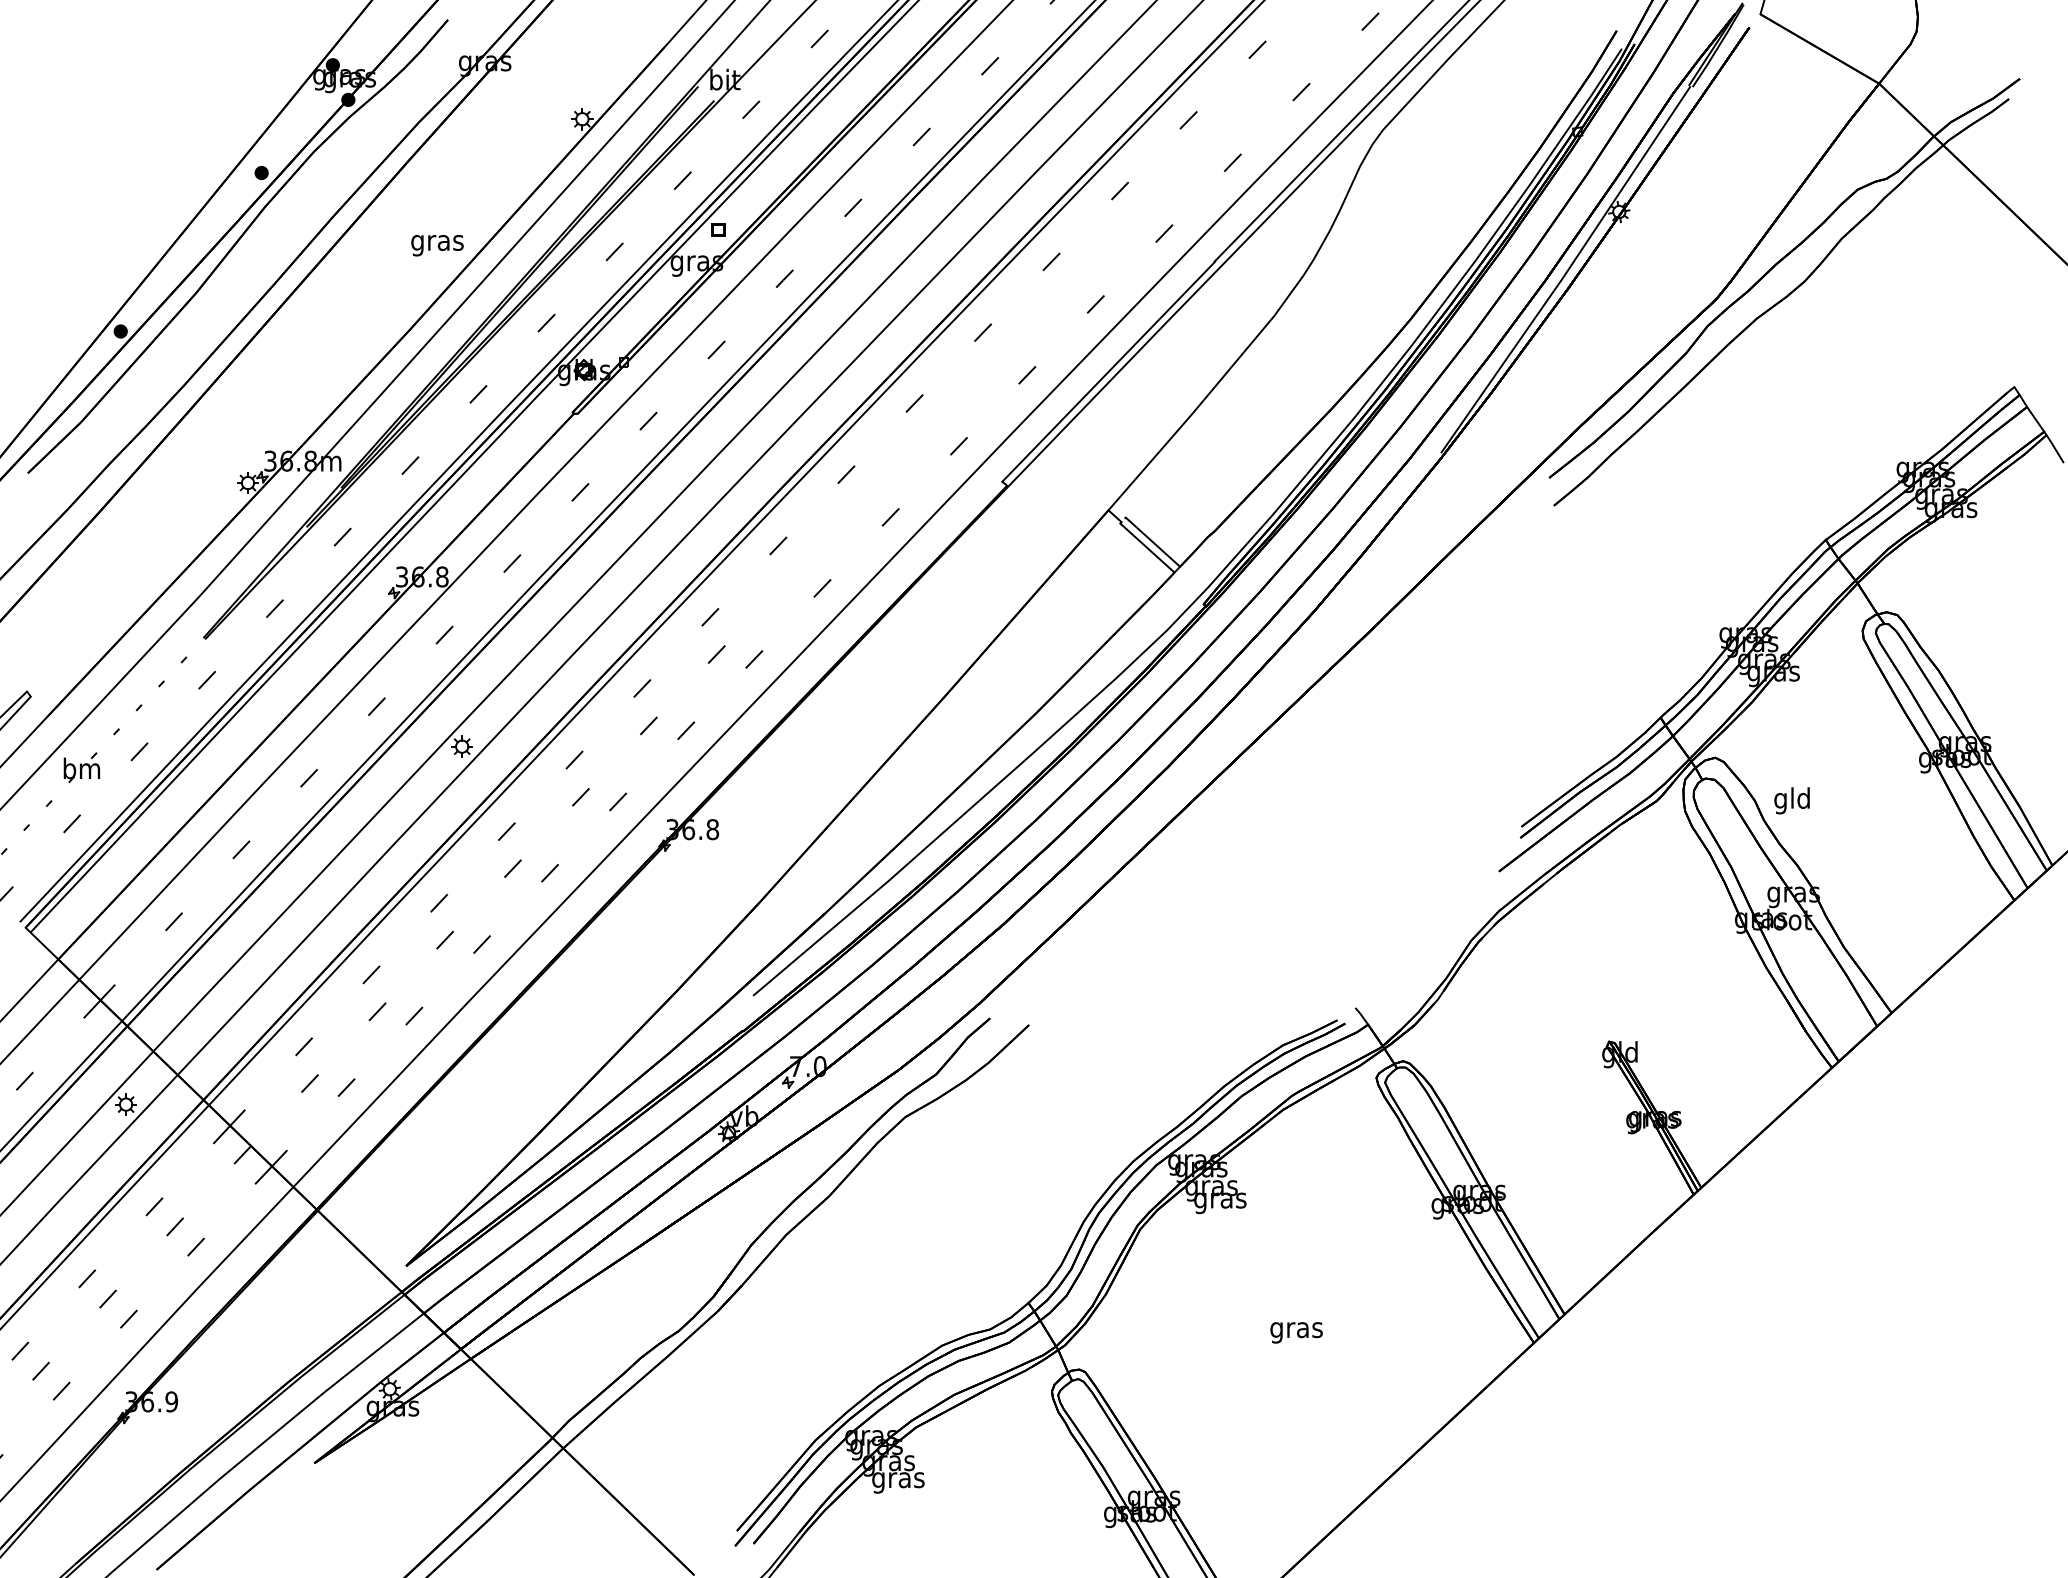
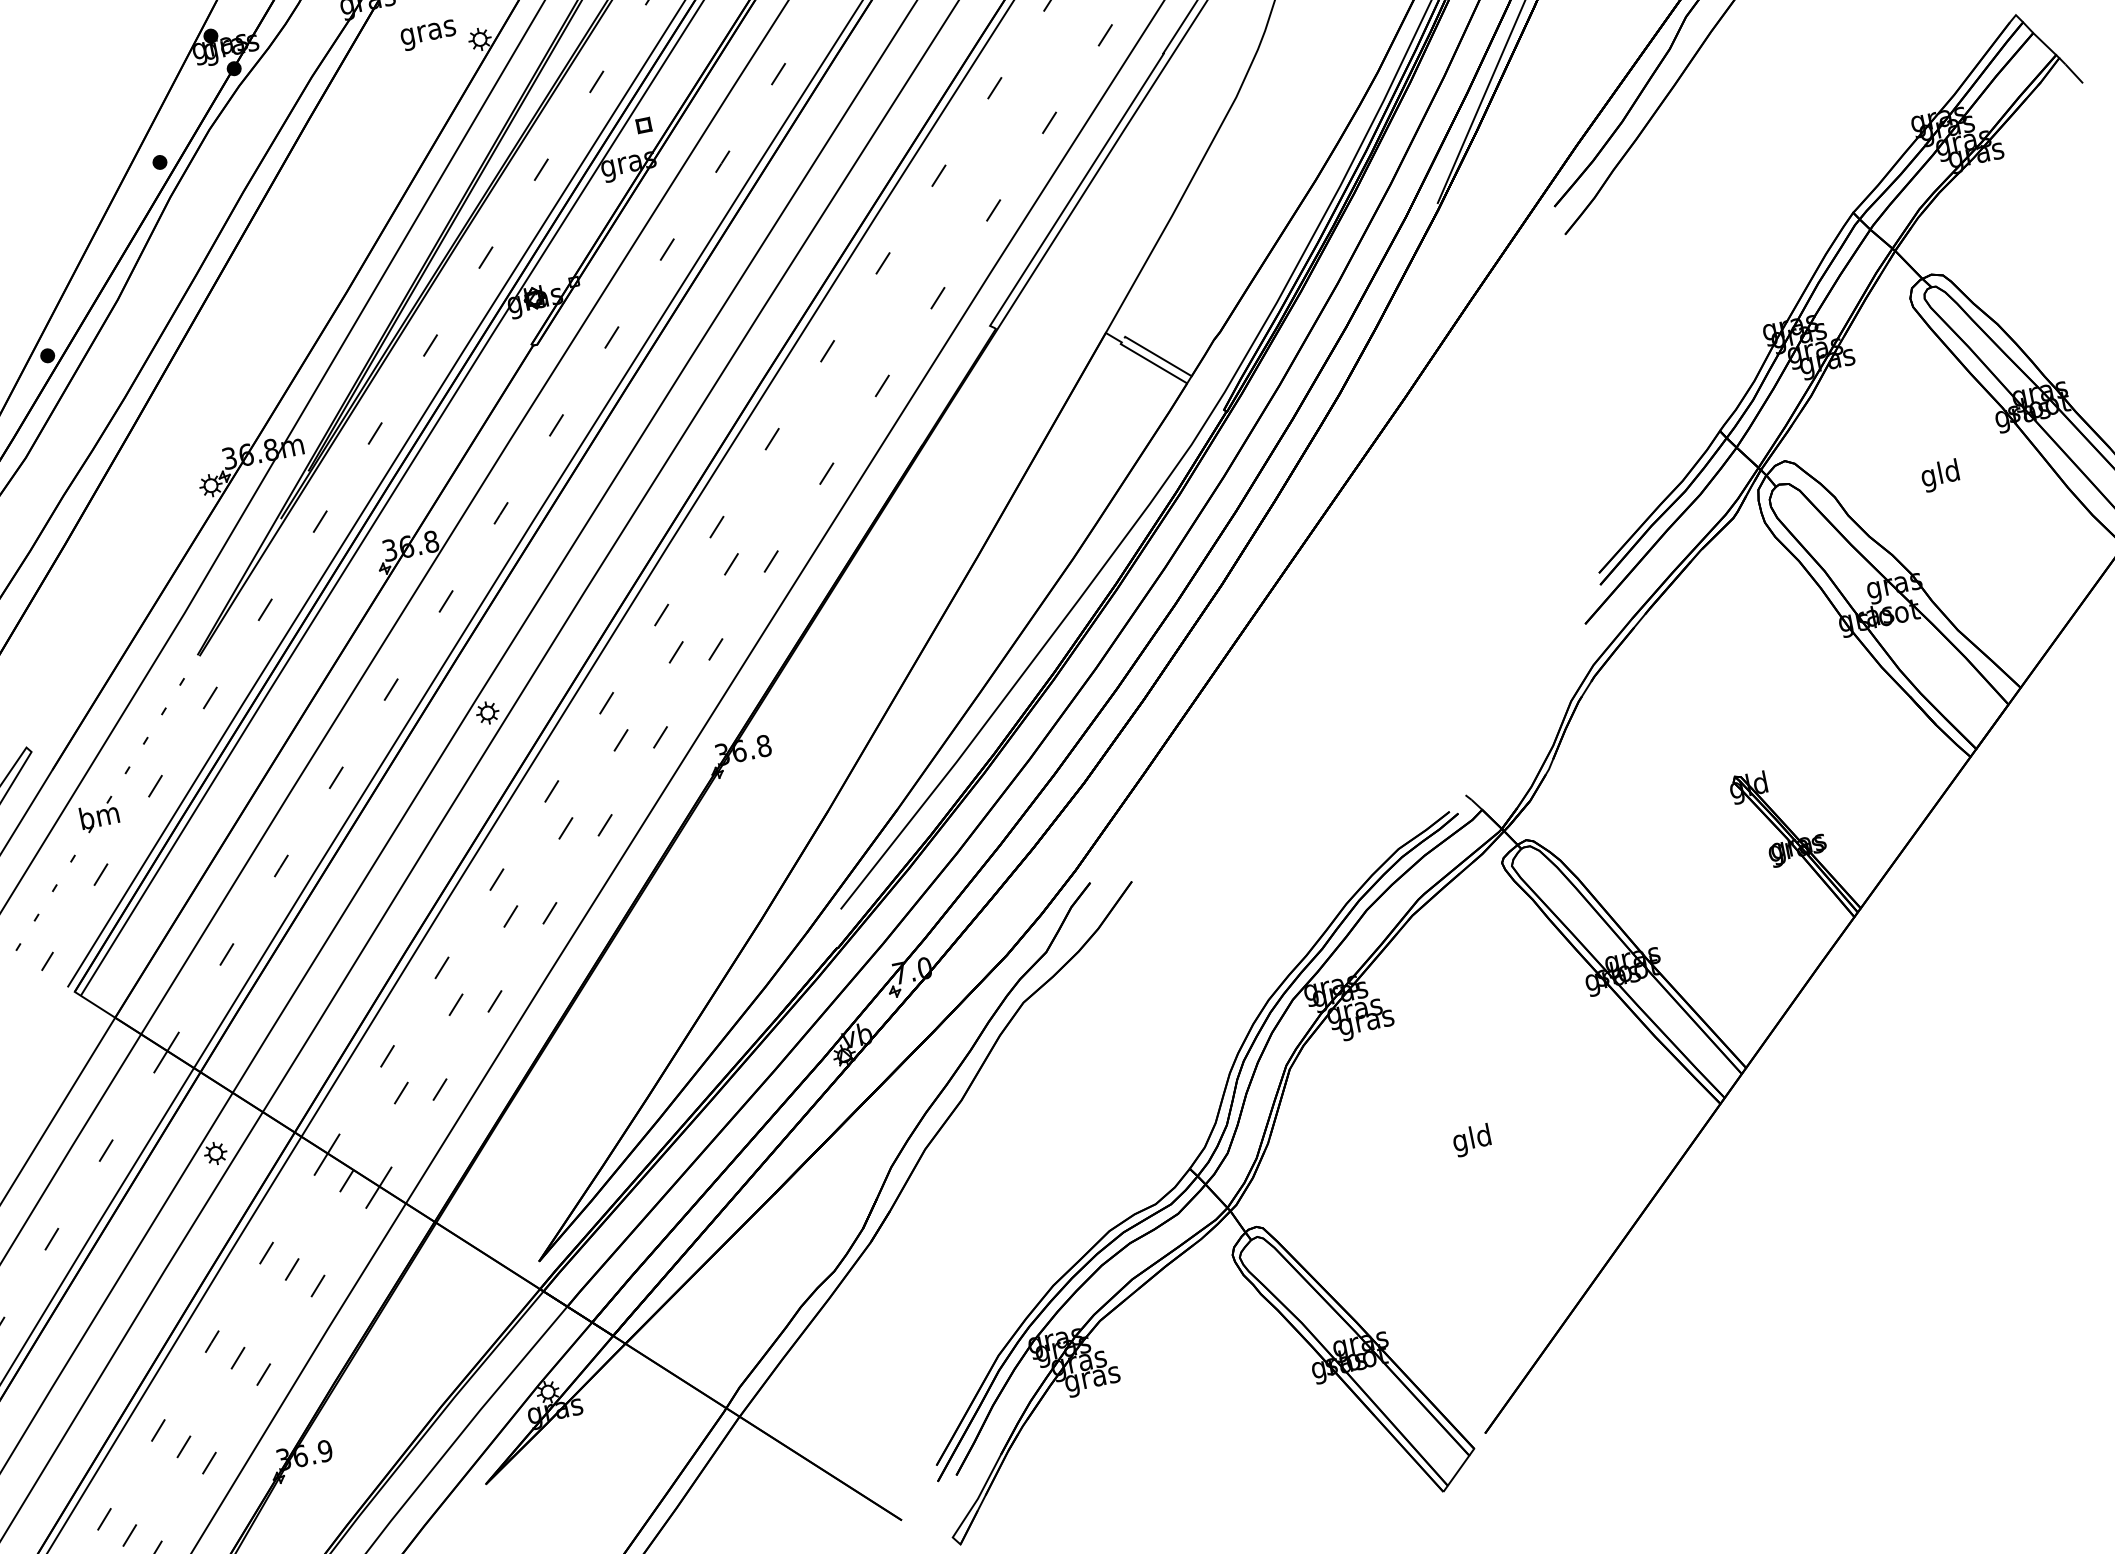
text: (437, 245) -> (428, 35), moved
text: (1791, 800) -> (1939, 475), moved
text: (1296, 1329) -> (1472, 1139), gras -> gld

